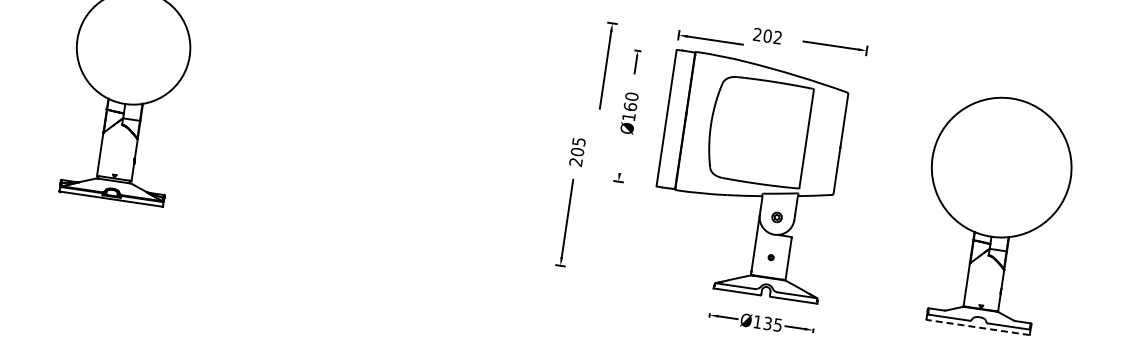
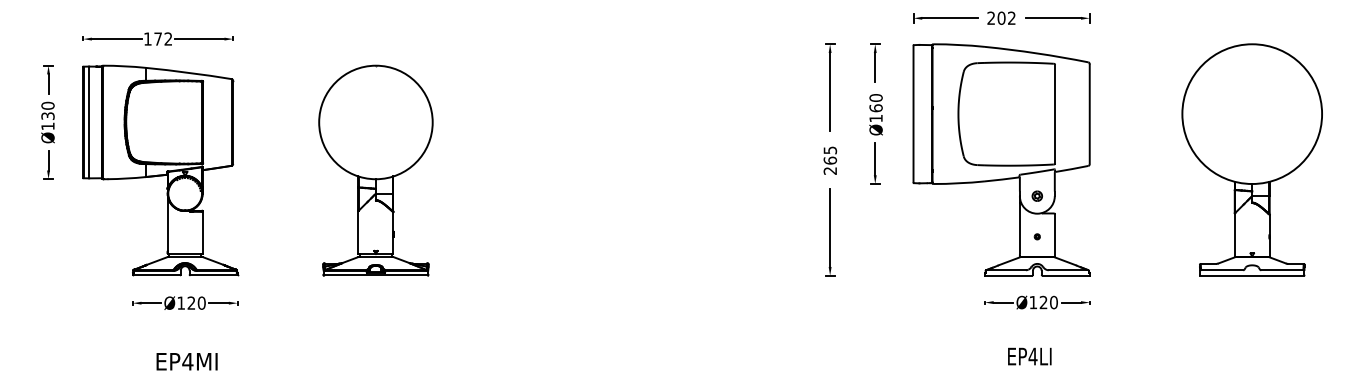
part: (710, 40) -> (945, 18), moved
part: (834, 46) -> (1057, 18), moved
part: (636, 61) -> (875, 62), size x1.67
part: (606, 66) -> (830, 87), moved
text: (576, 151) -> (829, 160), 205 -> 265
line: (622, 157) -> (875, 159), added
text: (772, 324) -> (1048, 302), Ø135 -> Ø120
line: (977, 327) -> (1251, 275), dashed -> solid

